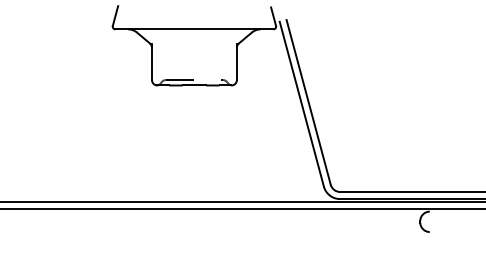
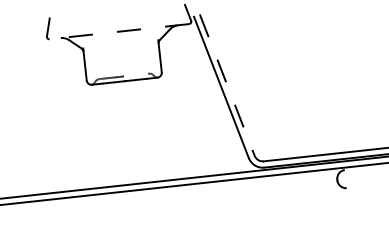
line: (194, 29) -> (119, 31), solid -> dashed
line: (308, 102) -> (227, 85), solid -> dashed

